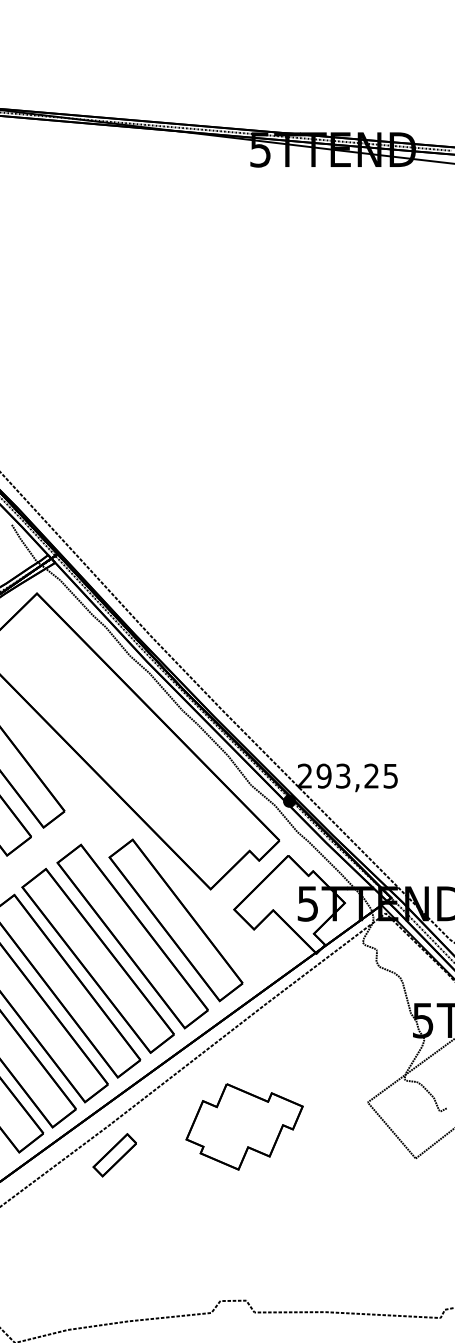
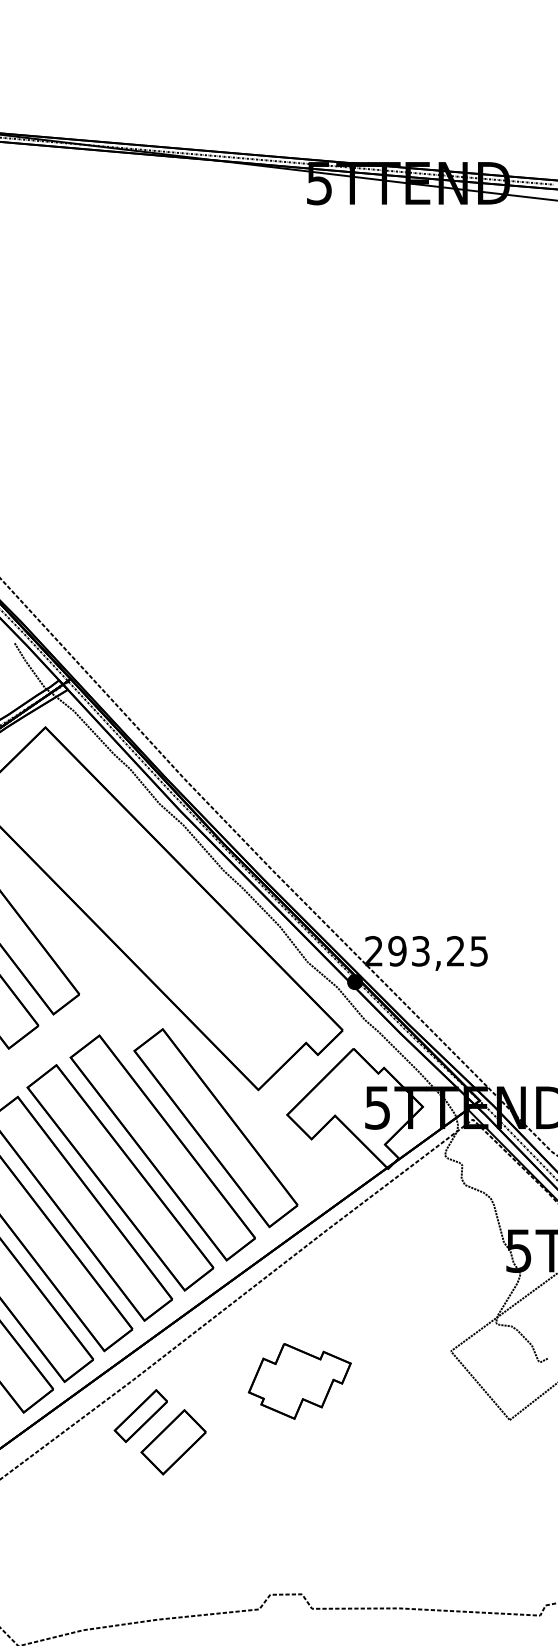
part: (244, 1127) -> (299, 1381), size x0.71
part: (141, 1176) -> (173, 1442), added

